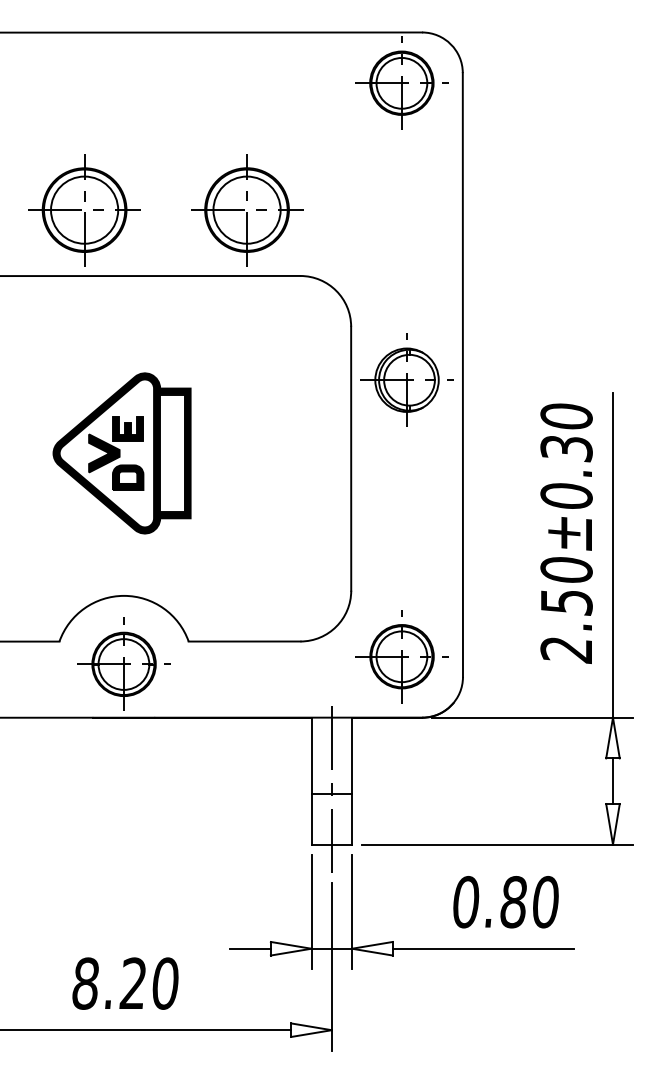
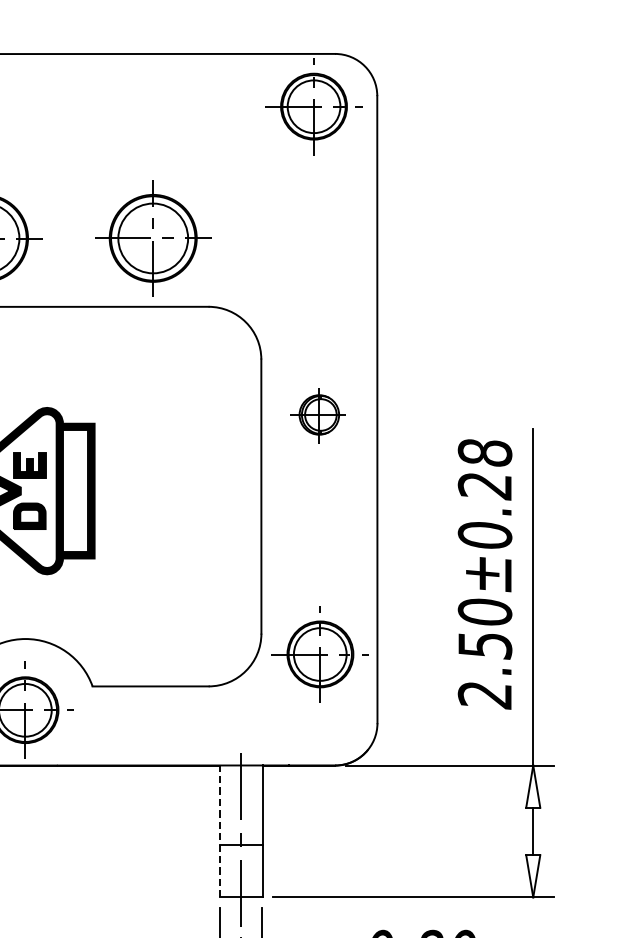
part: (406, 379) -> (318, 414), size x0.6
text: (566, 432) -> (484, 469), 2.50±0.30 -> 2.50±0.28
part: (401, 656) -> (319, 654), moved
line: (311, 781) -> (220, 831), solid -> dashed

